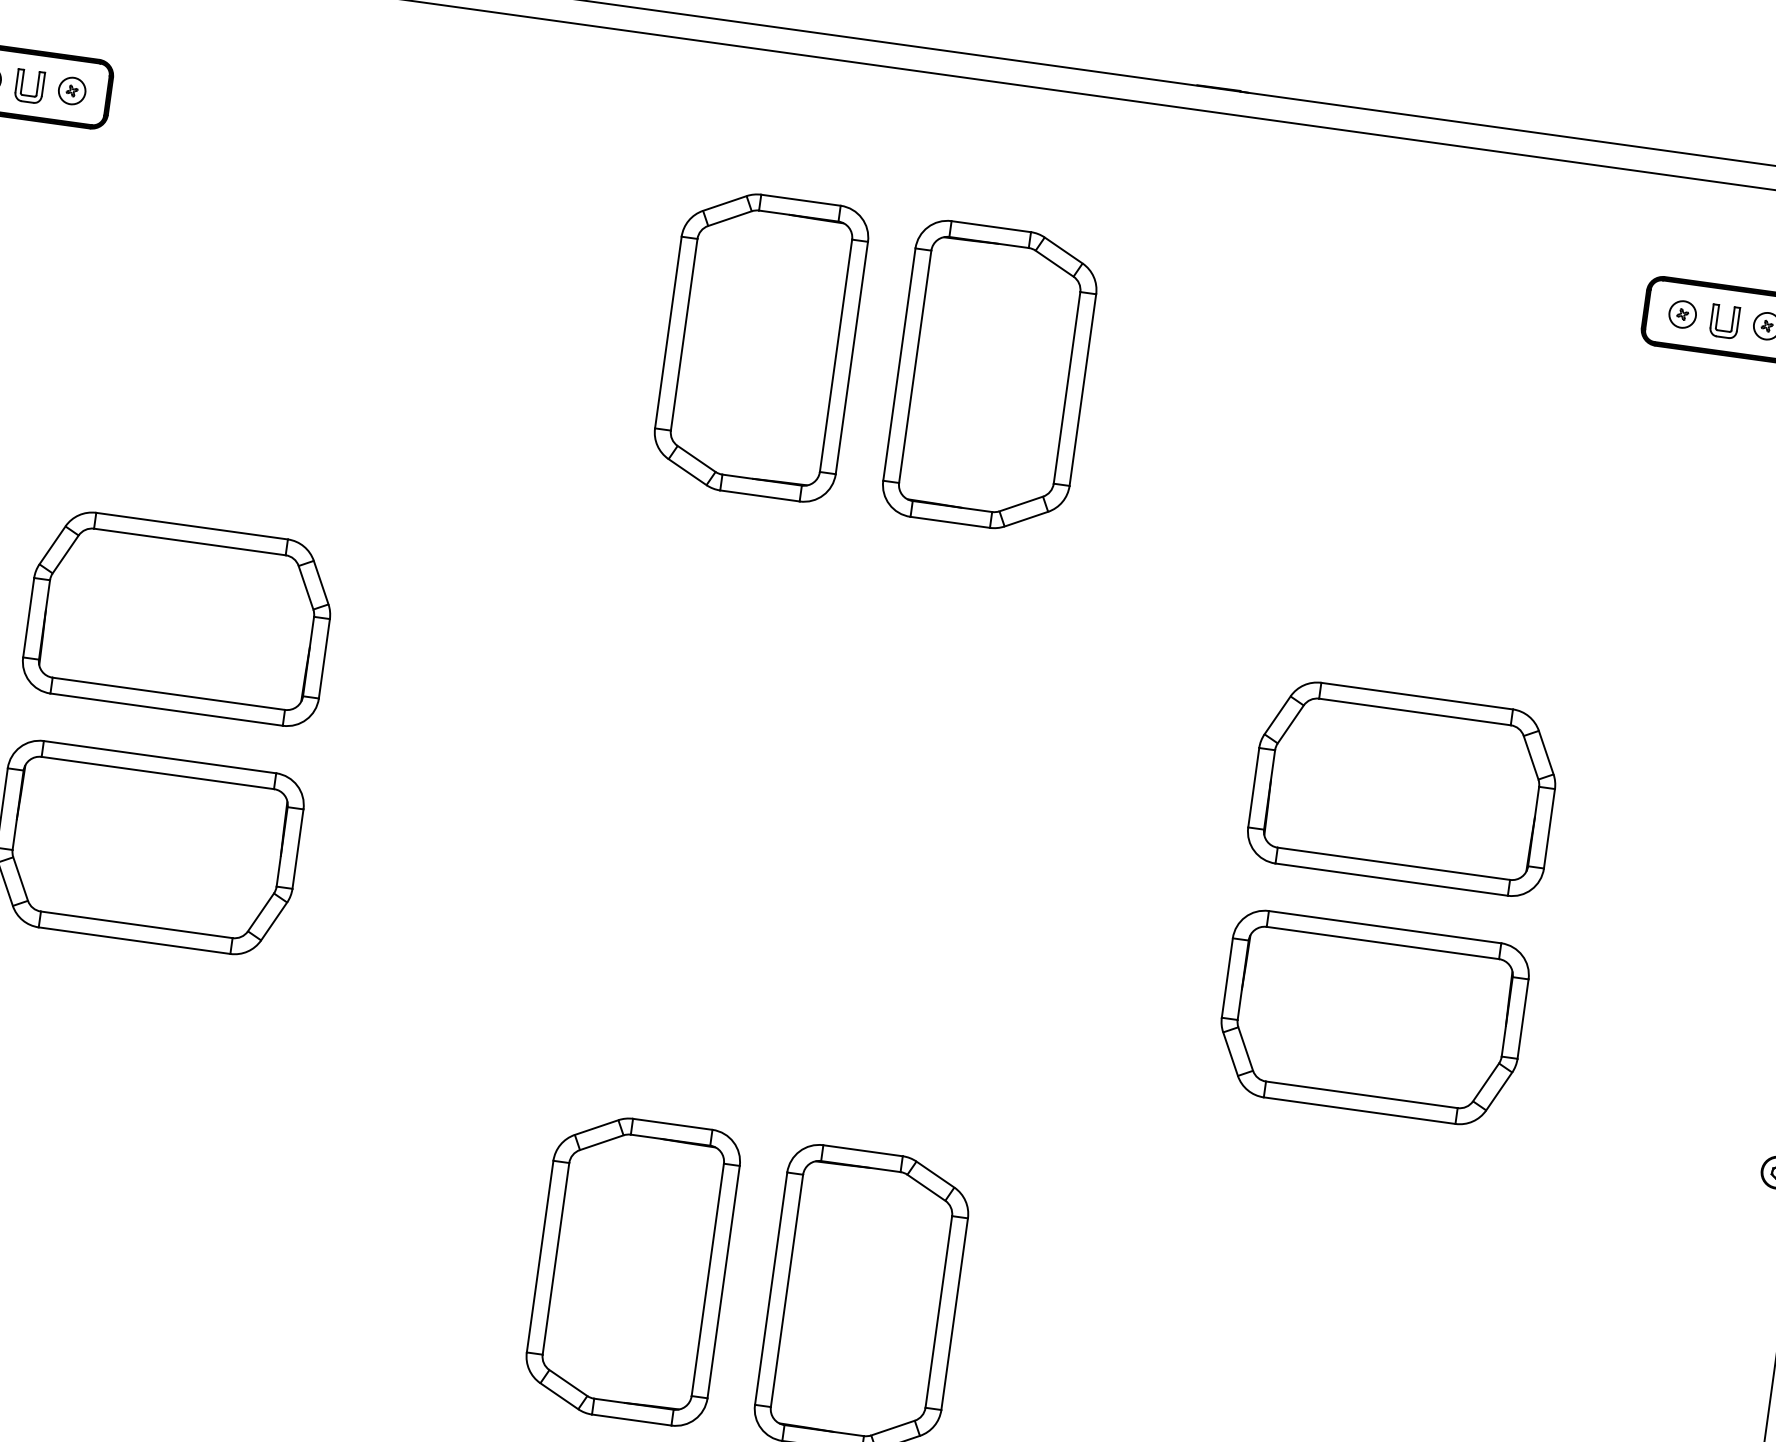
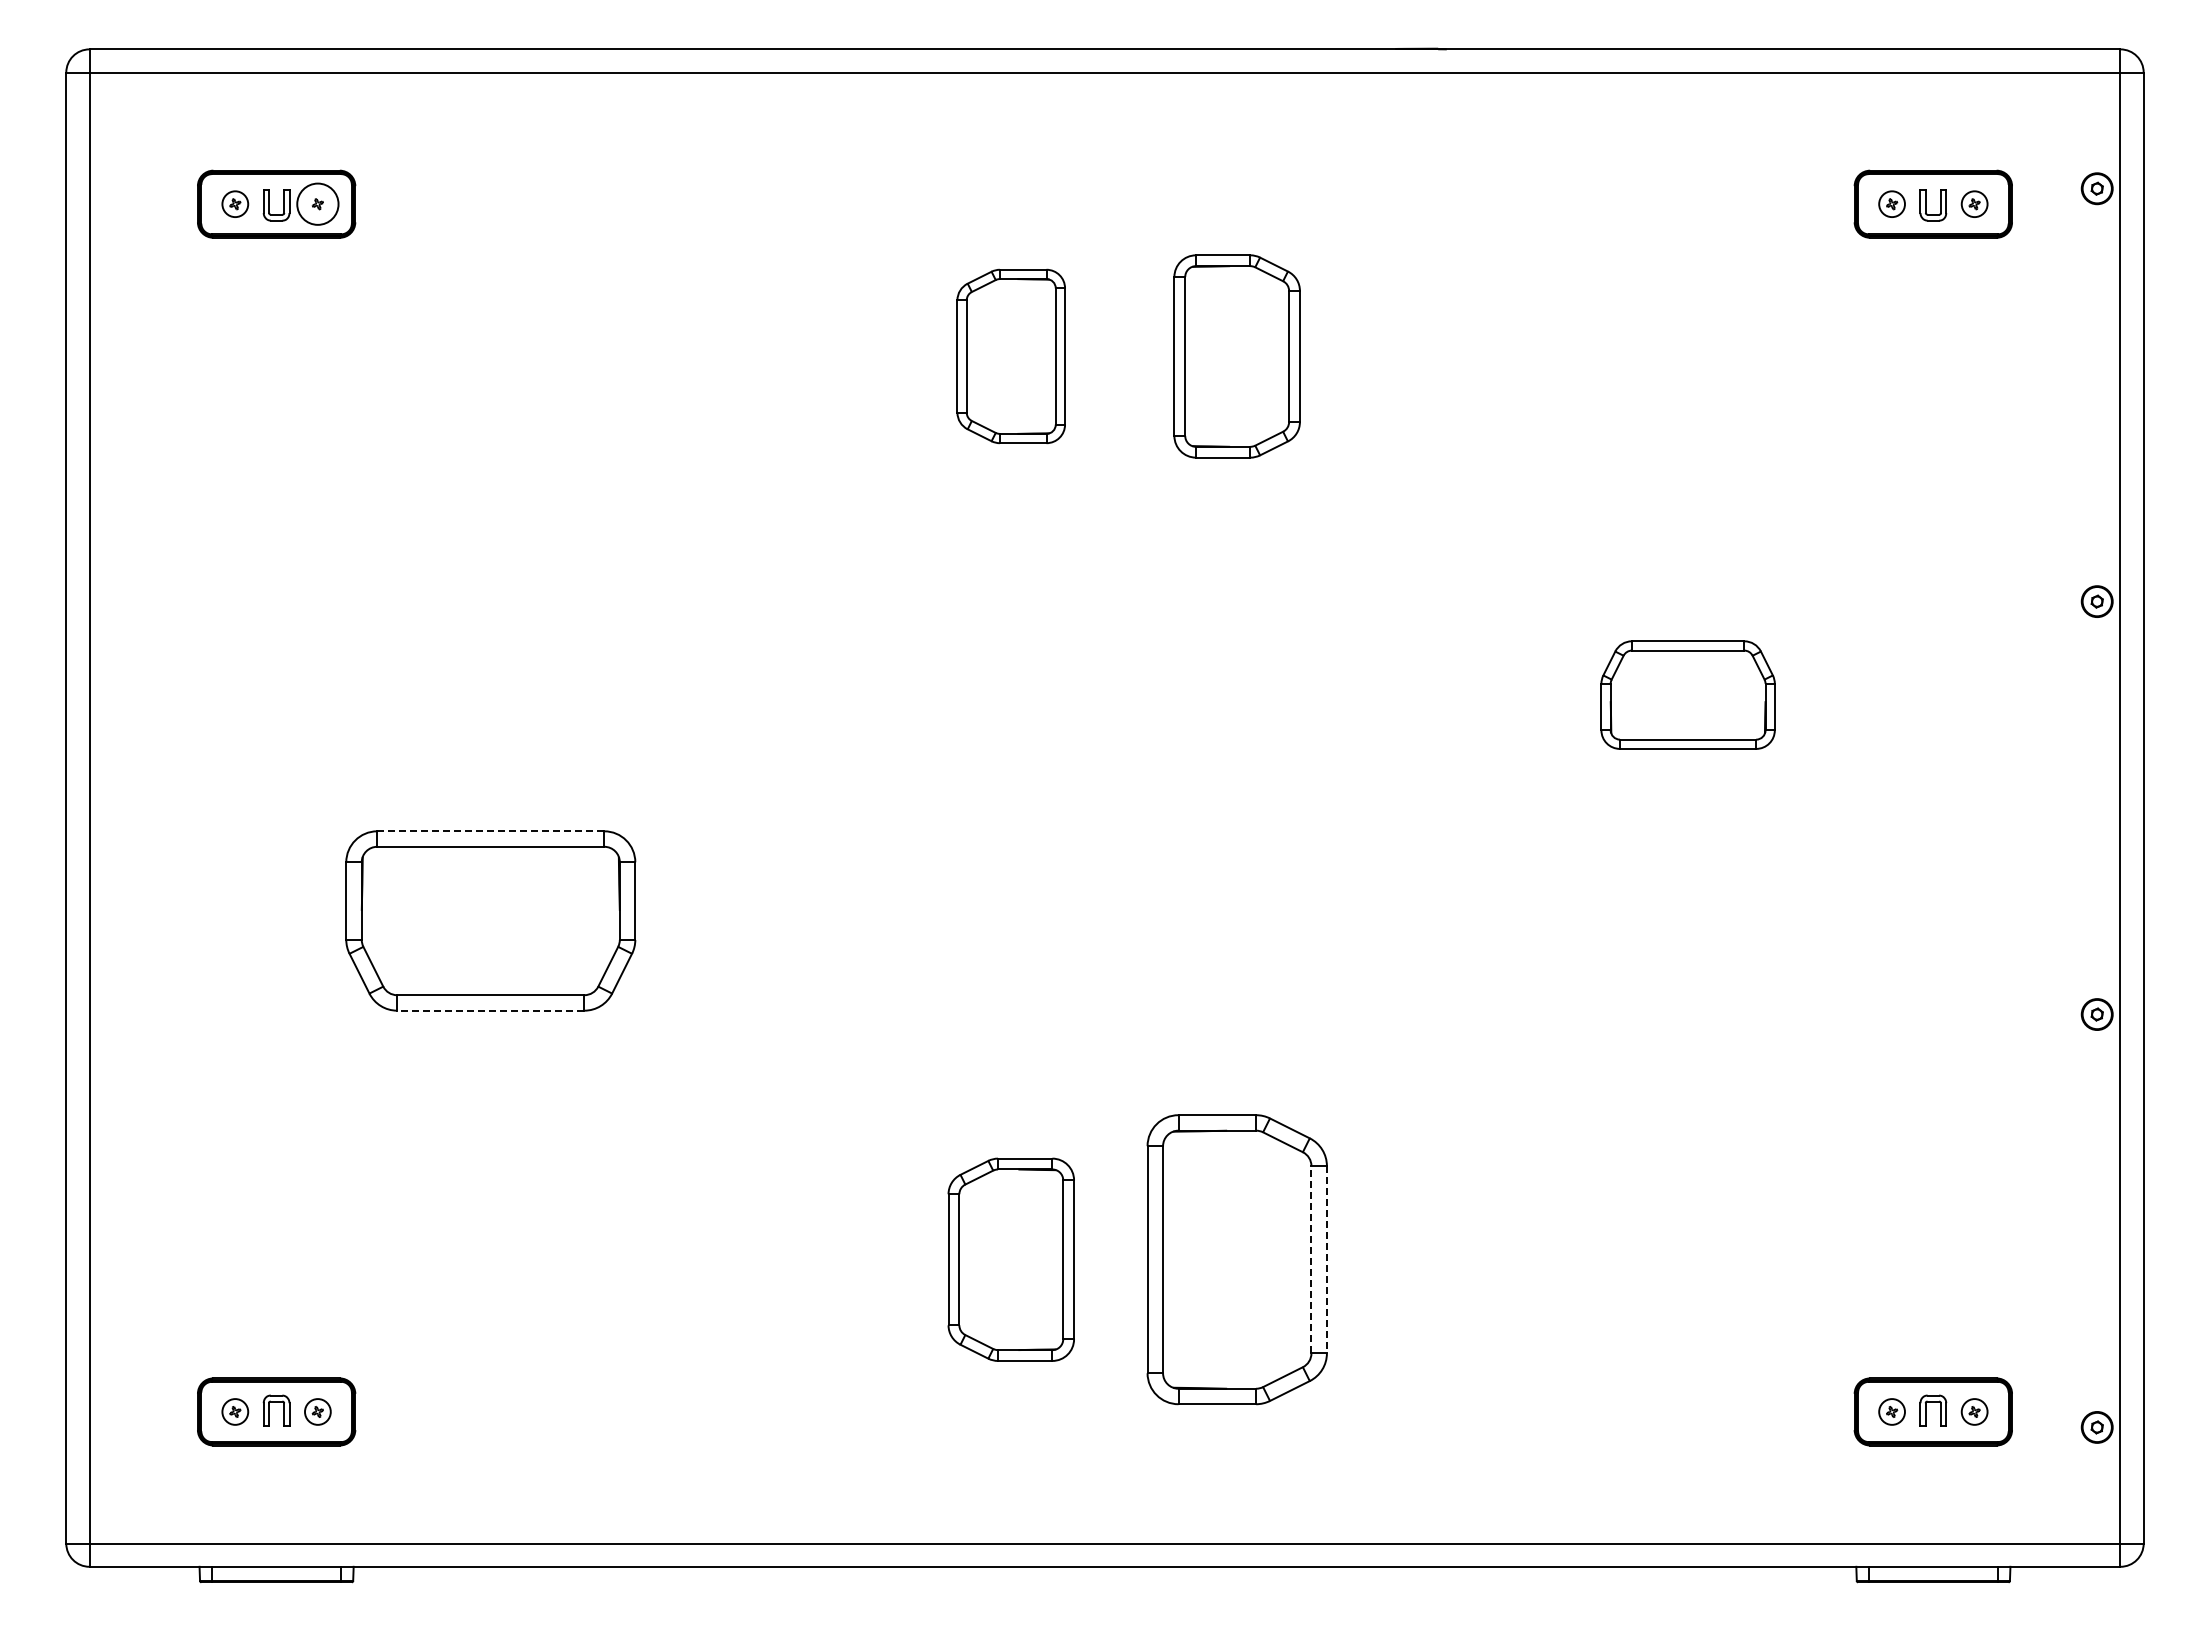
circle: (71, 91) -> (317, 204), size x1.6
part: (759, 345) -> (1010, 356), size x0.6
part: (990, 377) -> (1236, 356), size x0.7
part: (179, 617) -> (490, 694), removed
line: (159, 757) -> (490, 831), solid -> dashed
part: (1403, 787) -> (1687, 694), size x0.6
line: (134, 940) -> (490, 1010), solid -> dashed
part: (1371, 1018) -> (1687, 920), removed
part: (630, 1269) -> (1010, 1259), size x0.7
line: (938, 1311) -> (1311, 1259), solid -> dashed
line: (954, 1313) -> (1326, 1259), solid -> dashed

